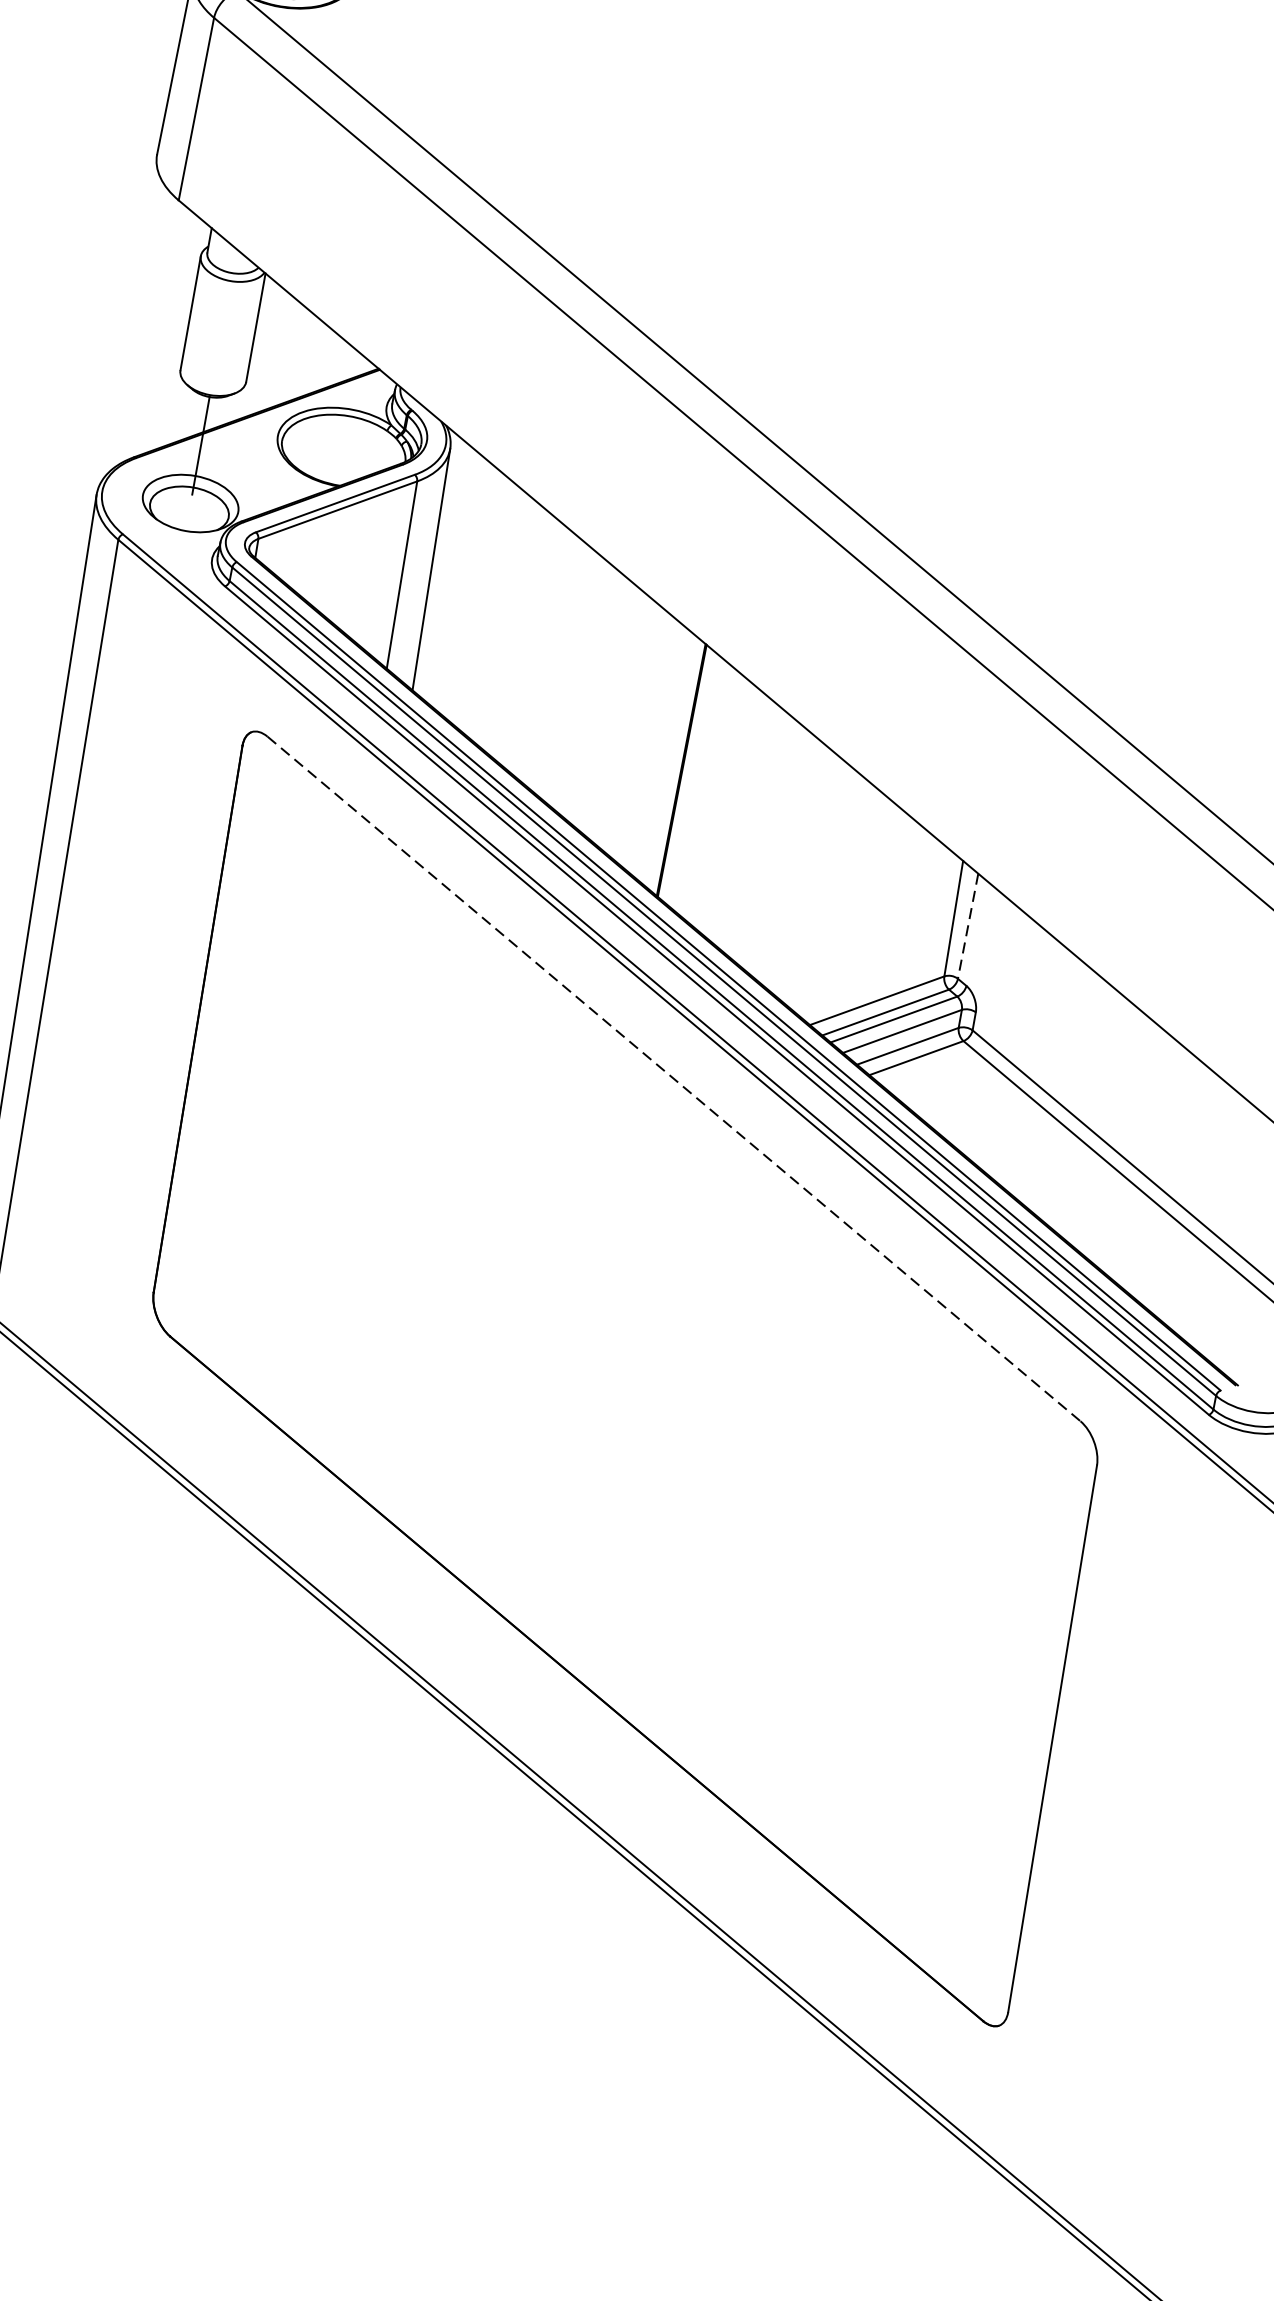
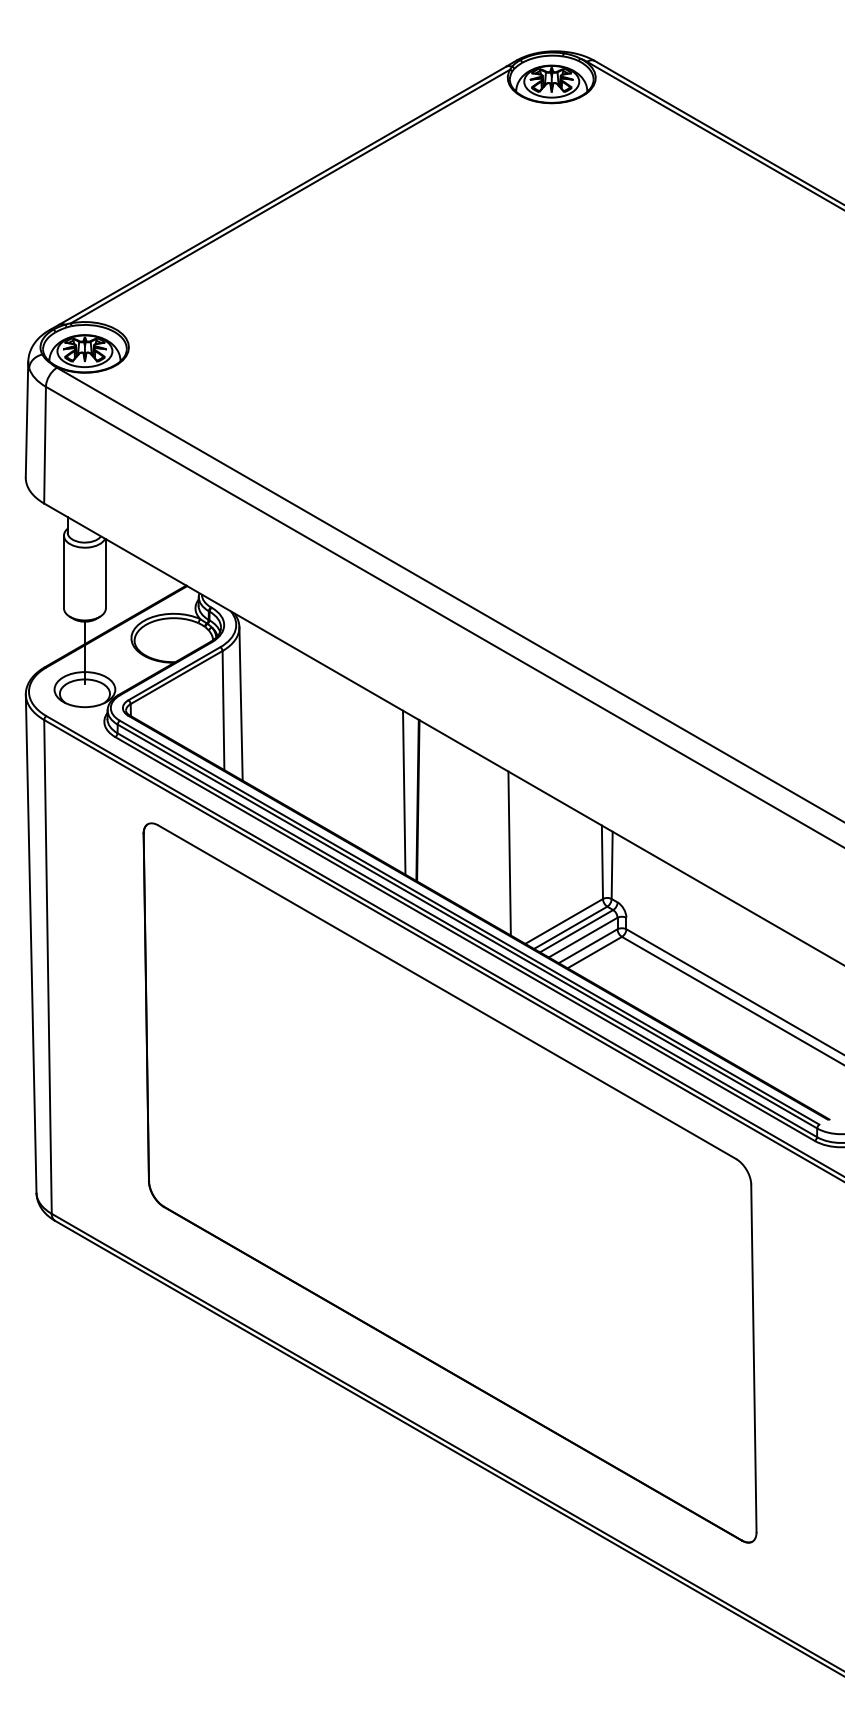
line: (662, 754) -> (404, 792), added
line: (810, 878) -> (509, 853), added
line: (968, 926) -> (612, 865), dashed -> solid
line: (674, 1079) -> (447, 992), dashed -> solid

